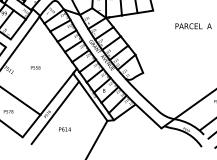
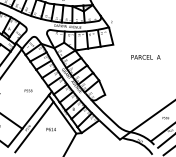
text: (35, 67) -> (28, 90), moved
text: (64, 129) -> (50, 129), moved

